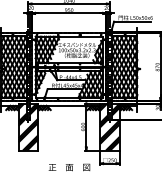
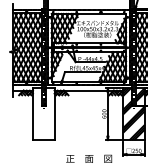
hatch: (28, 126) -> (43, 113), removed

